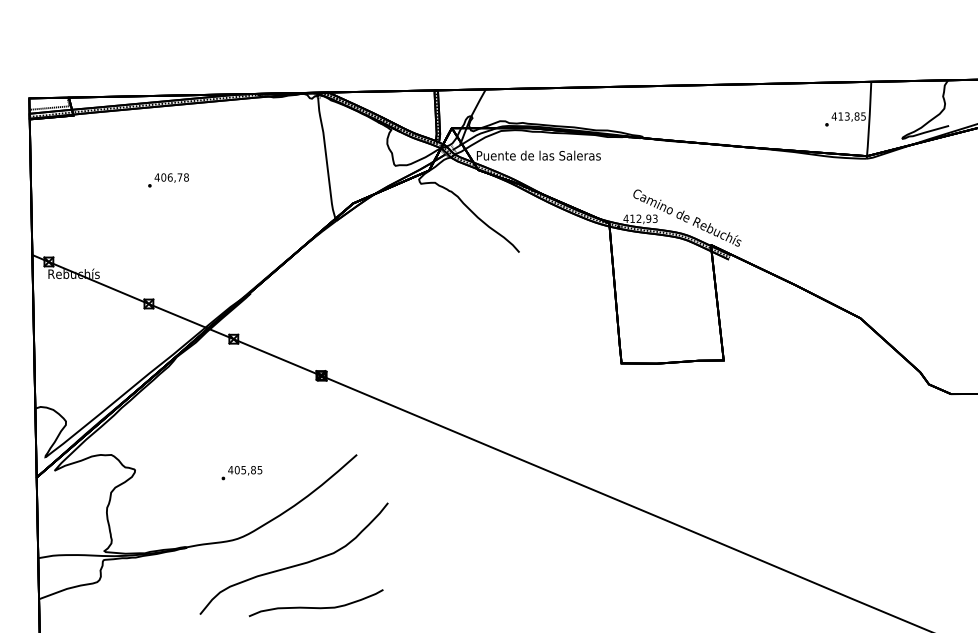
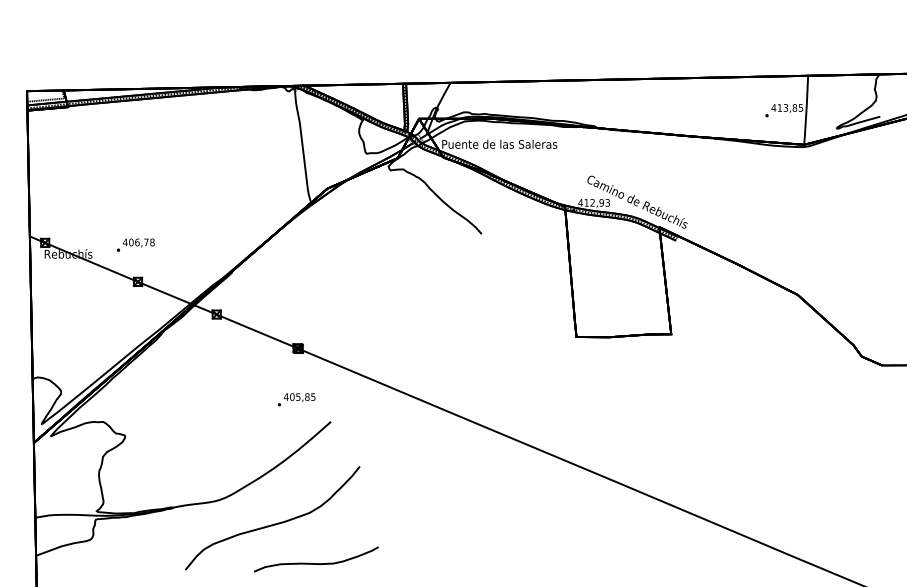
text: (168, 180) -> (135, 245), moved
text: (241, 473) -> (296, 400), moved
curve: (315, 607) -> (315, 563), moved

